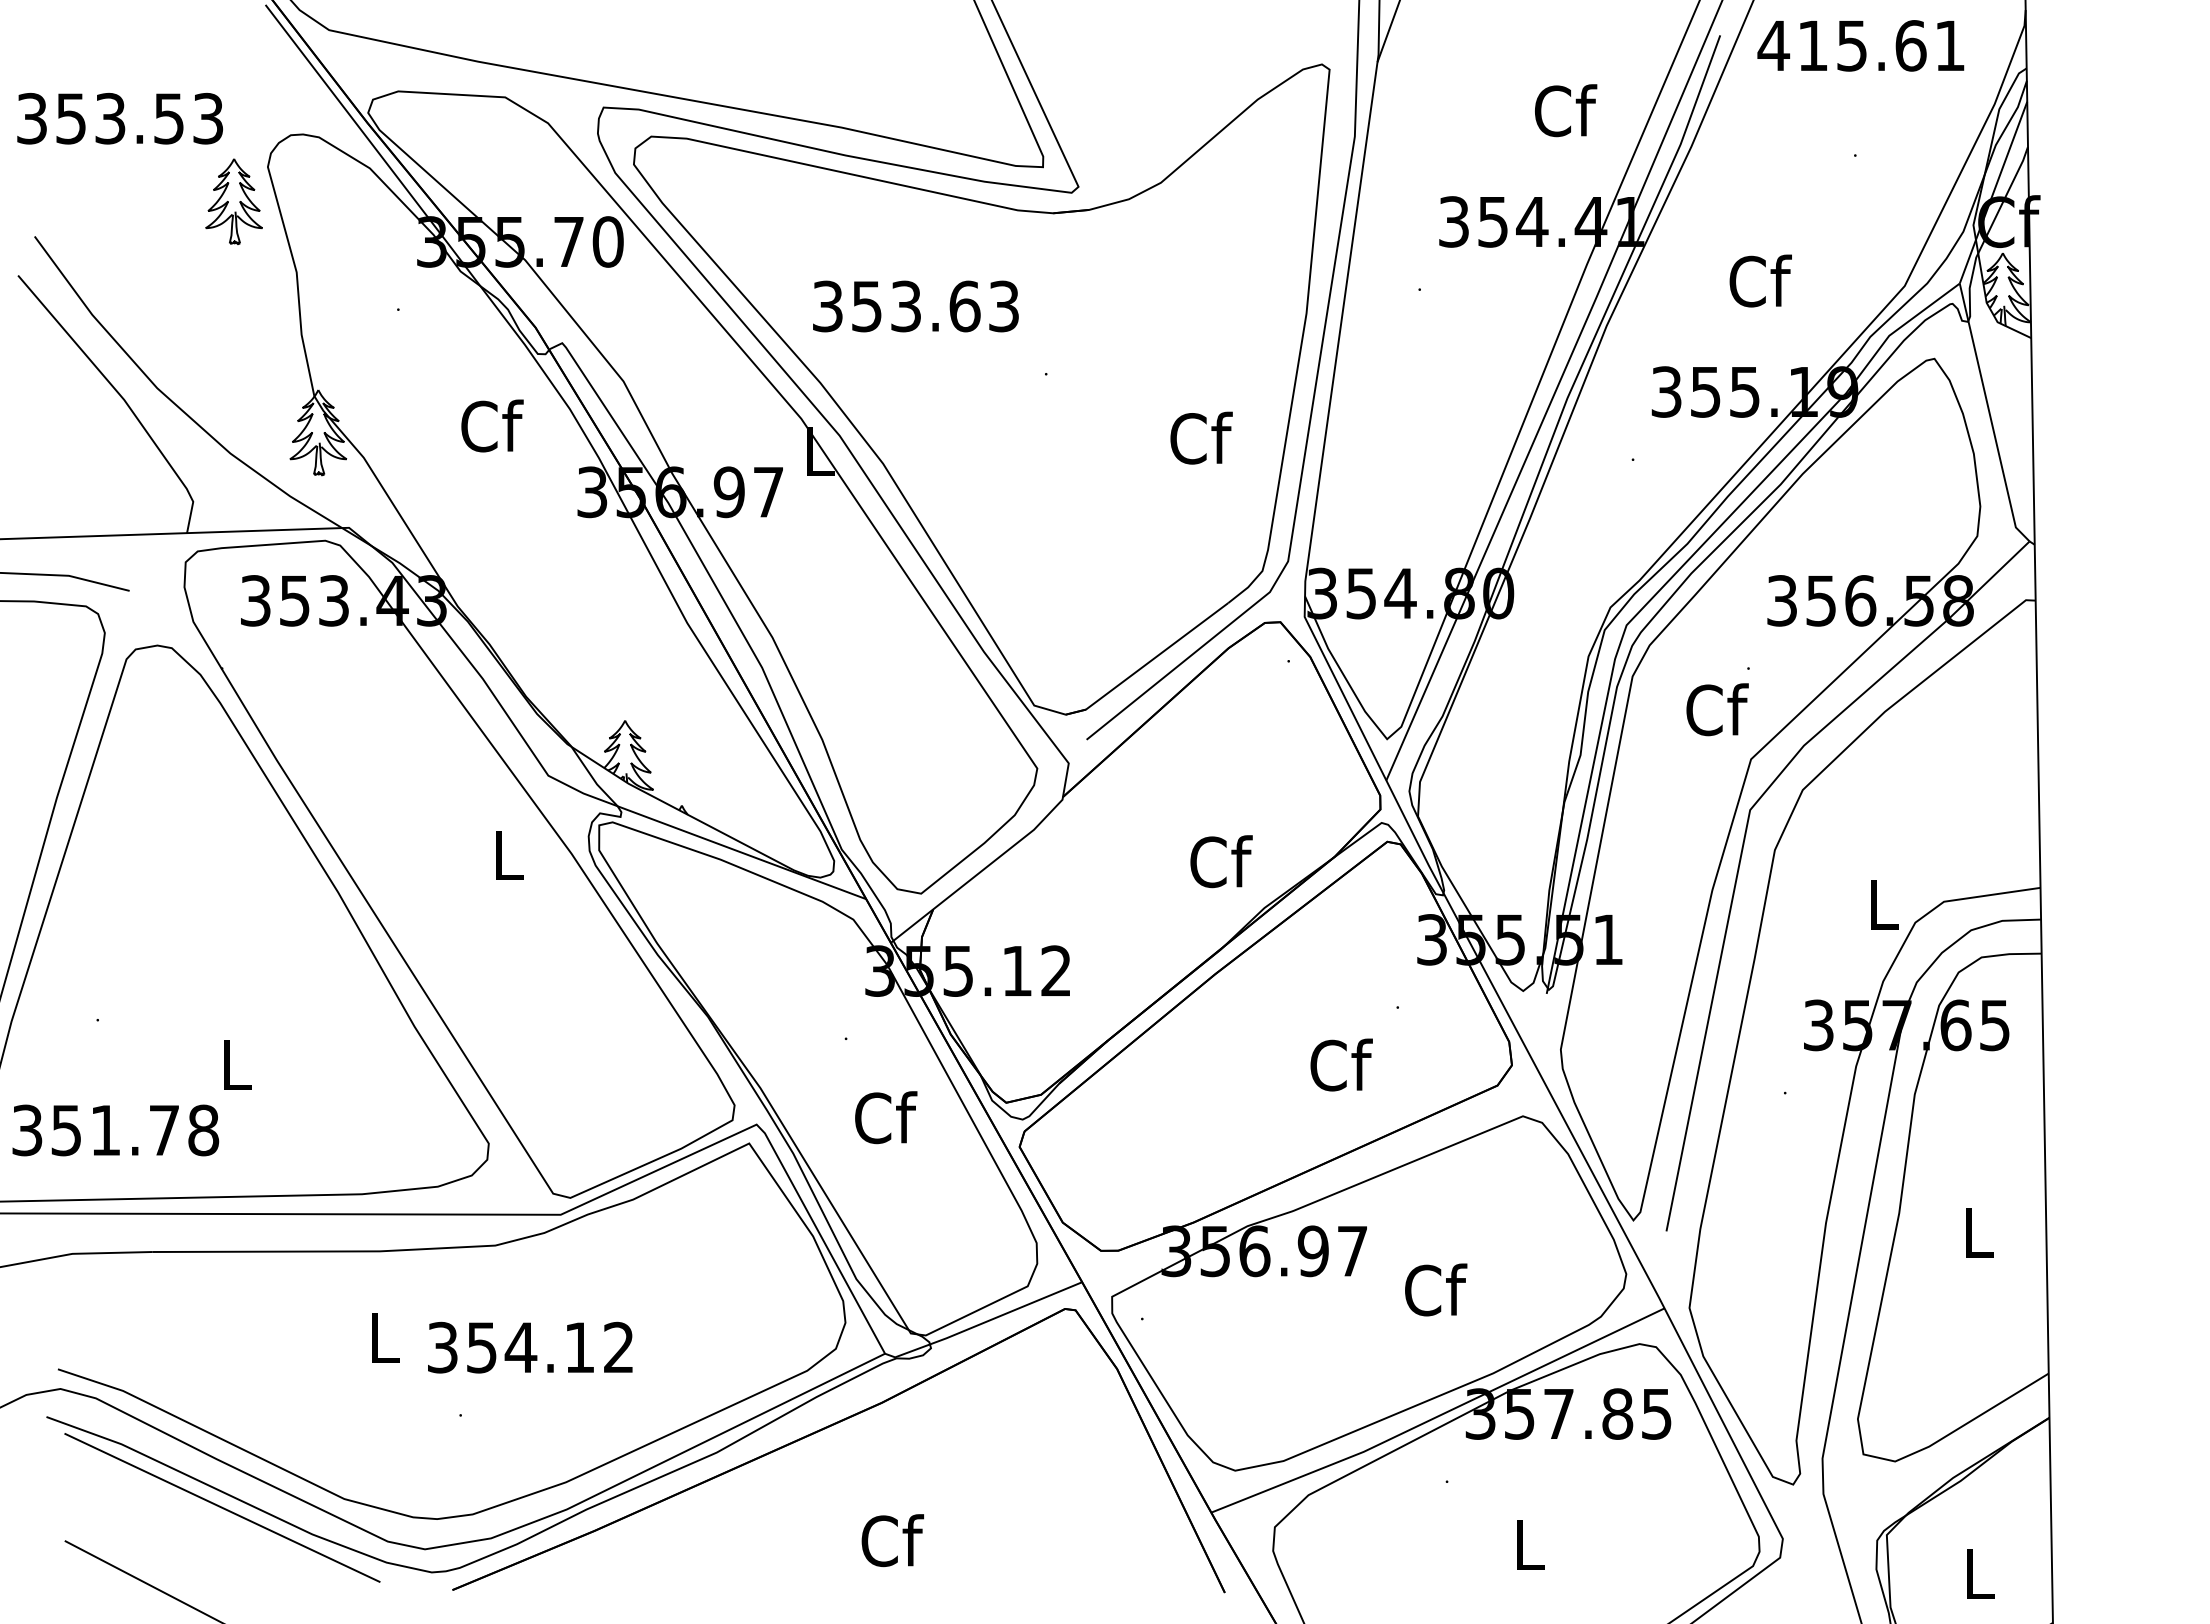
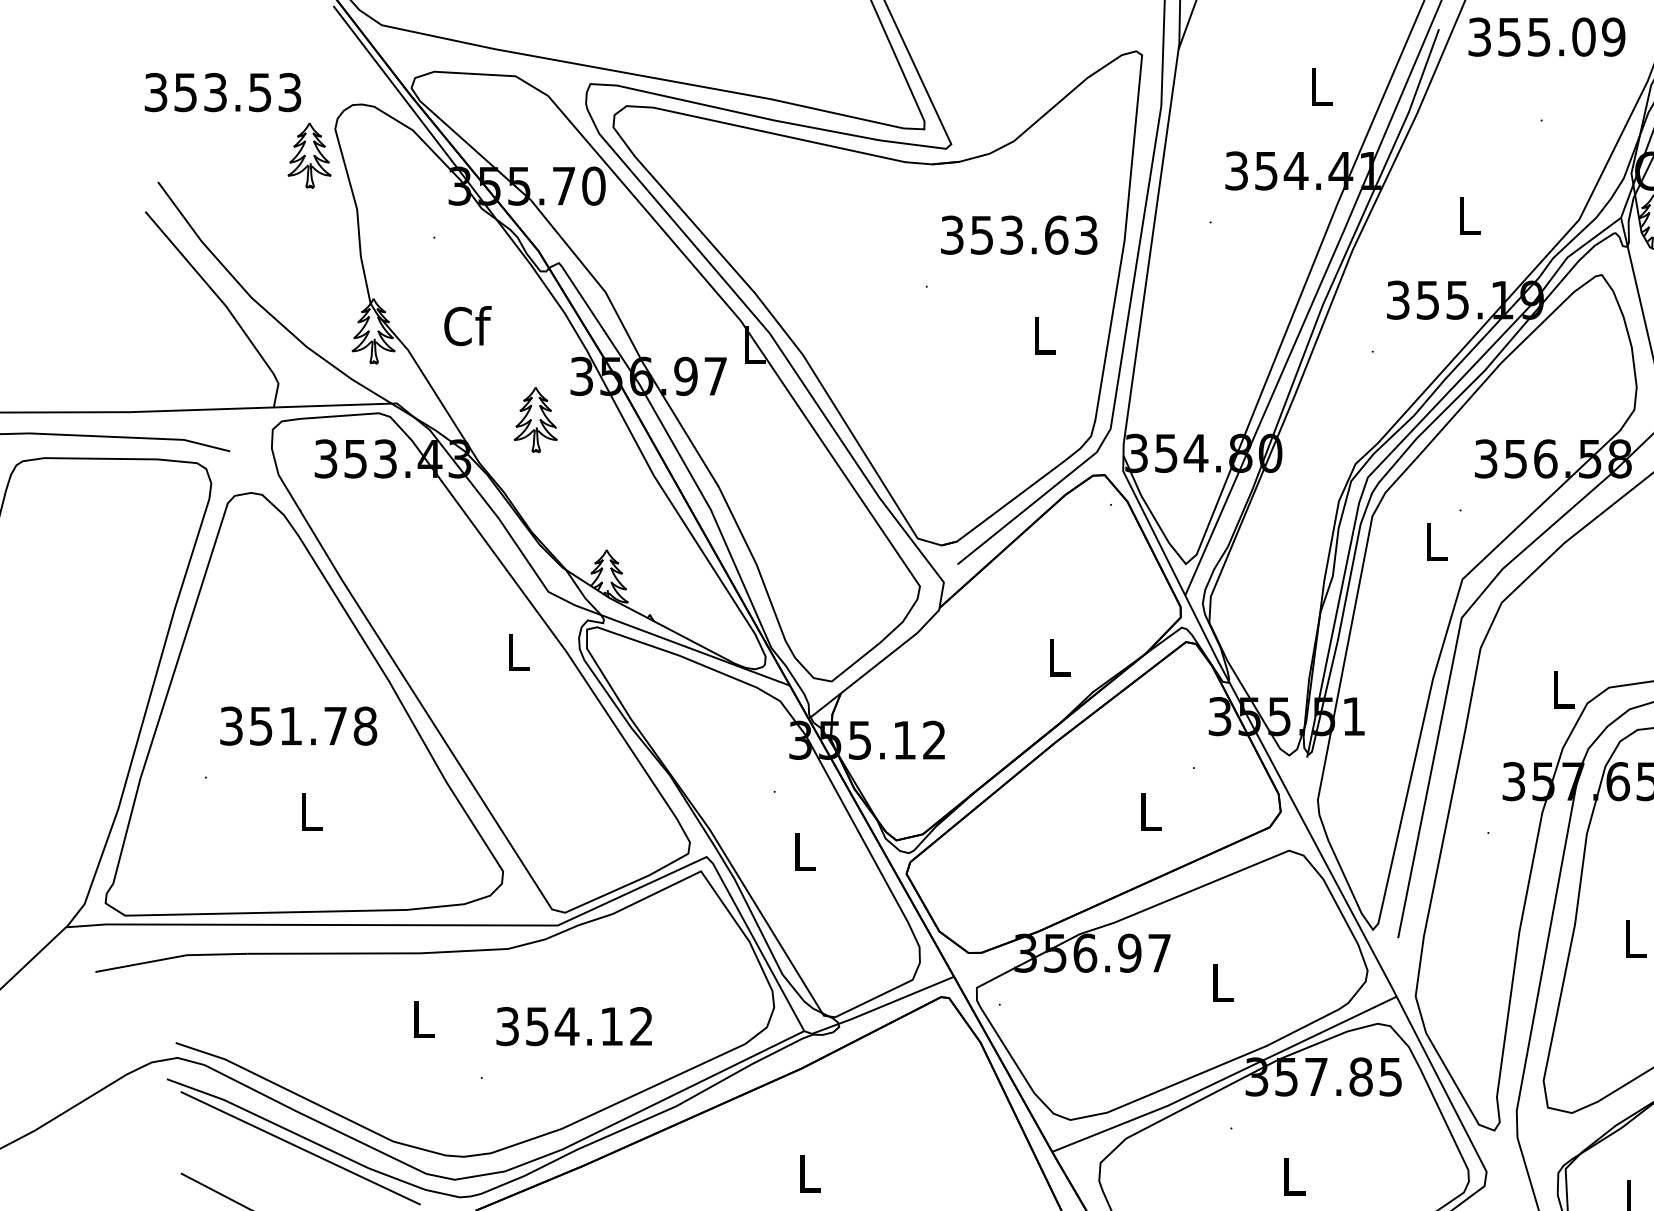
text: (1861, 45) -> (1546, 36), 415.61 -> 355.09
text: (1566, 110) -> (1322, 86), Cf -> L
text: (1760, 280) -> (1469, 215), Cf -> L
text: (915, 306) -> (1018, 235), moved
text: (492, 425) -> (467, 325), moved
text: (1201, 437) -> (1044, 334), Cf -> L
part: (531, 549) -> (535, 419), added
text: (1717, 709) -> (1436, 541), Cf -> L
text: (1221, 861) -> (1059, 657), Cf -> L
text: (1341, 1064) -> (1151, 811), Cf -> L
text: (886, 1117) -> (805, 851), Cf -> L
text: (115, 1130) -> (298, 726), moved
text: (1436, 1289) -> (1223, 982), Cf -> L
text: (530, 1347) -> (574, 1026), moved
text: (892, 1540) -> (809, 1173), Cf -> L

